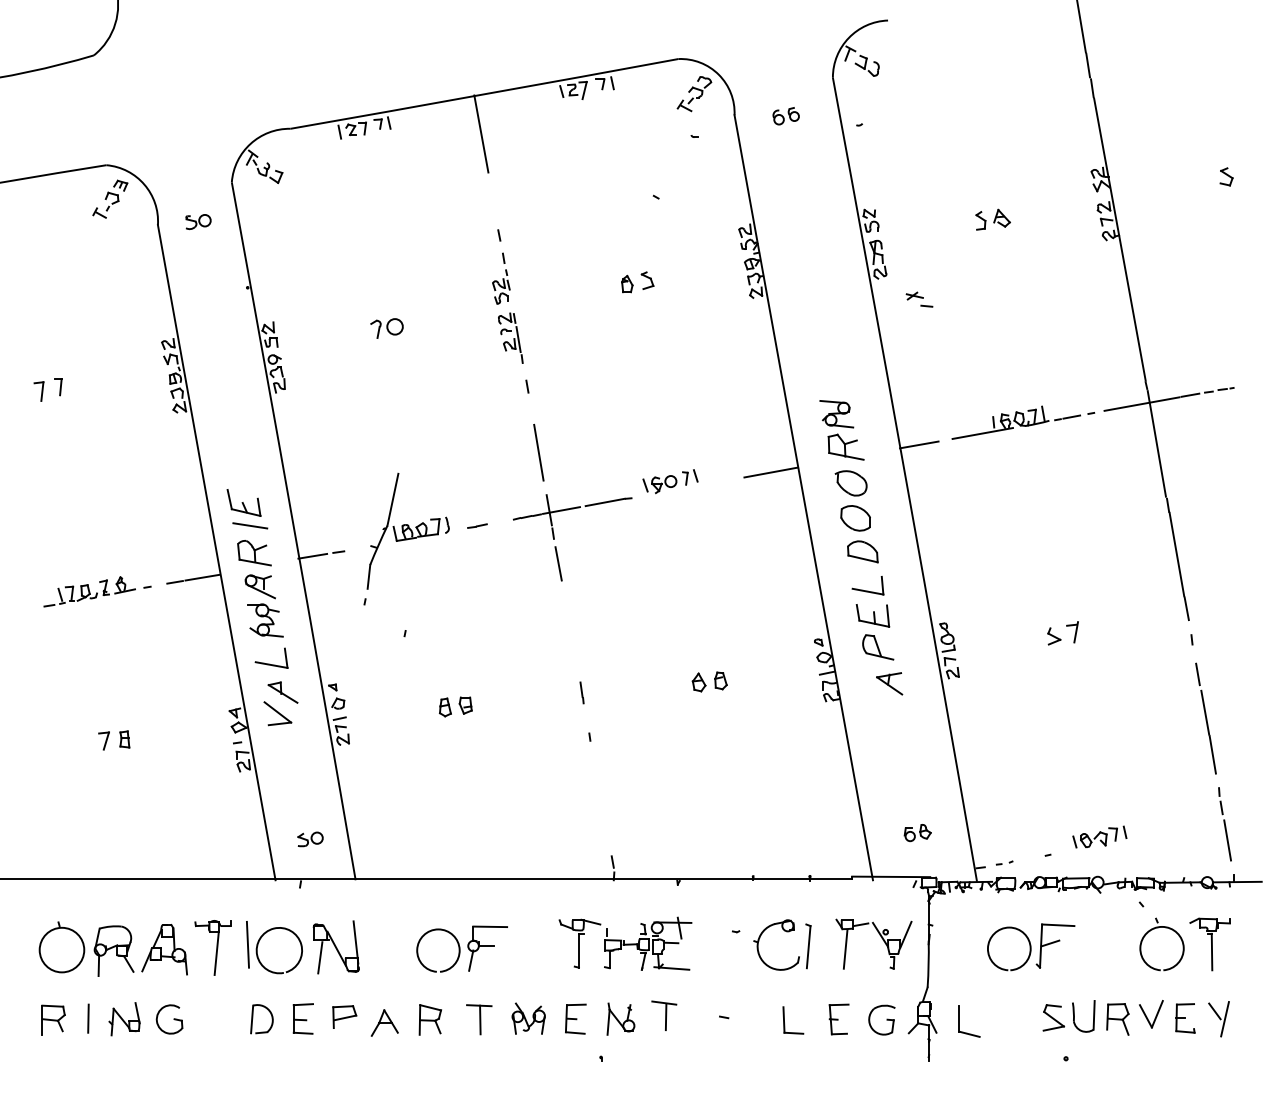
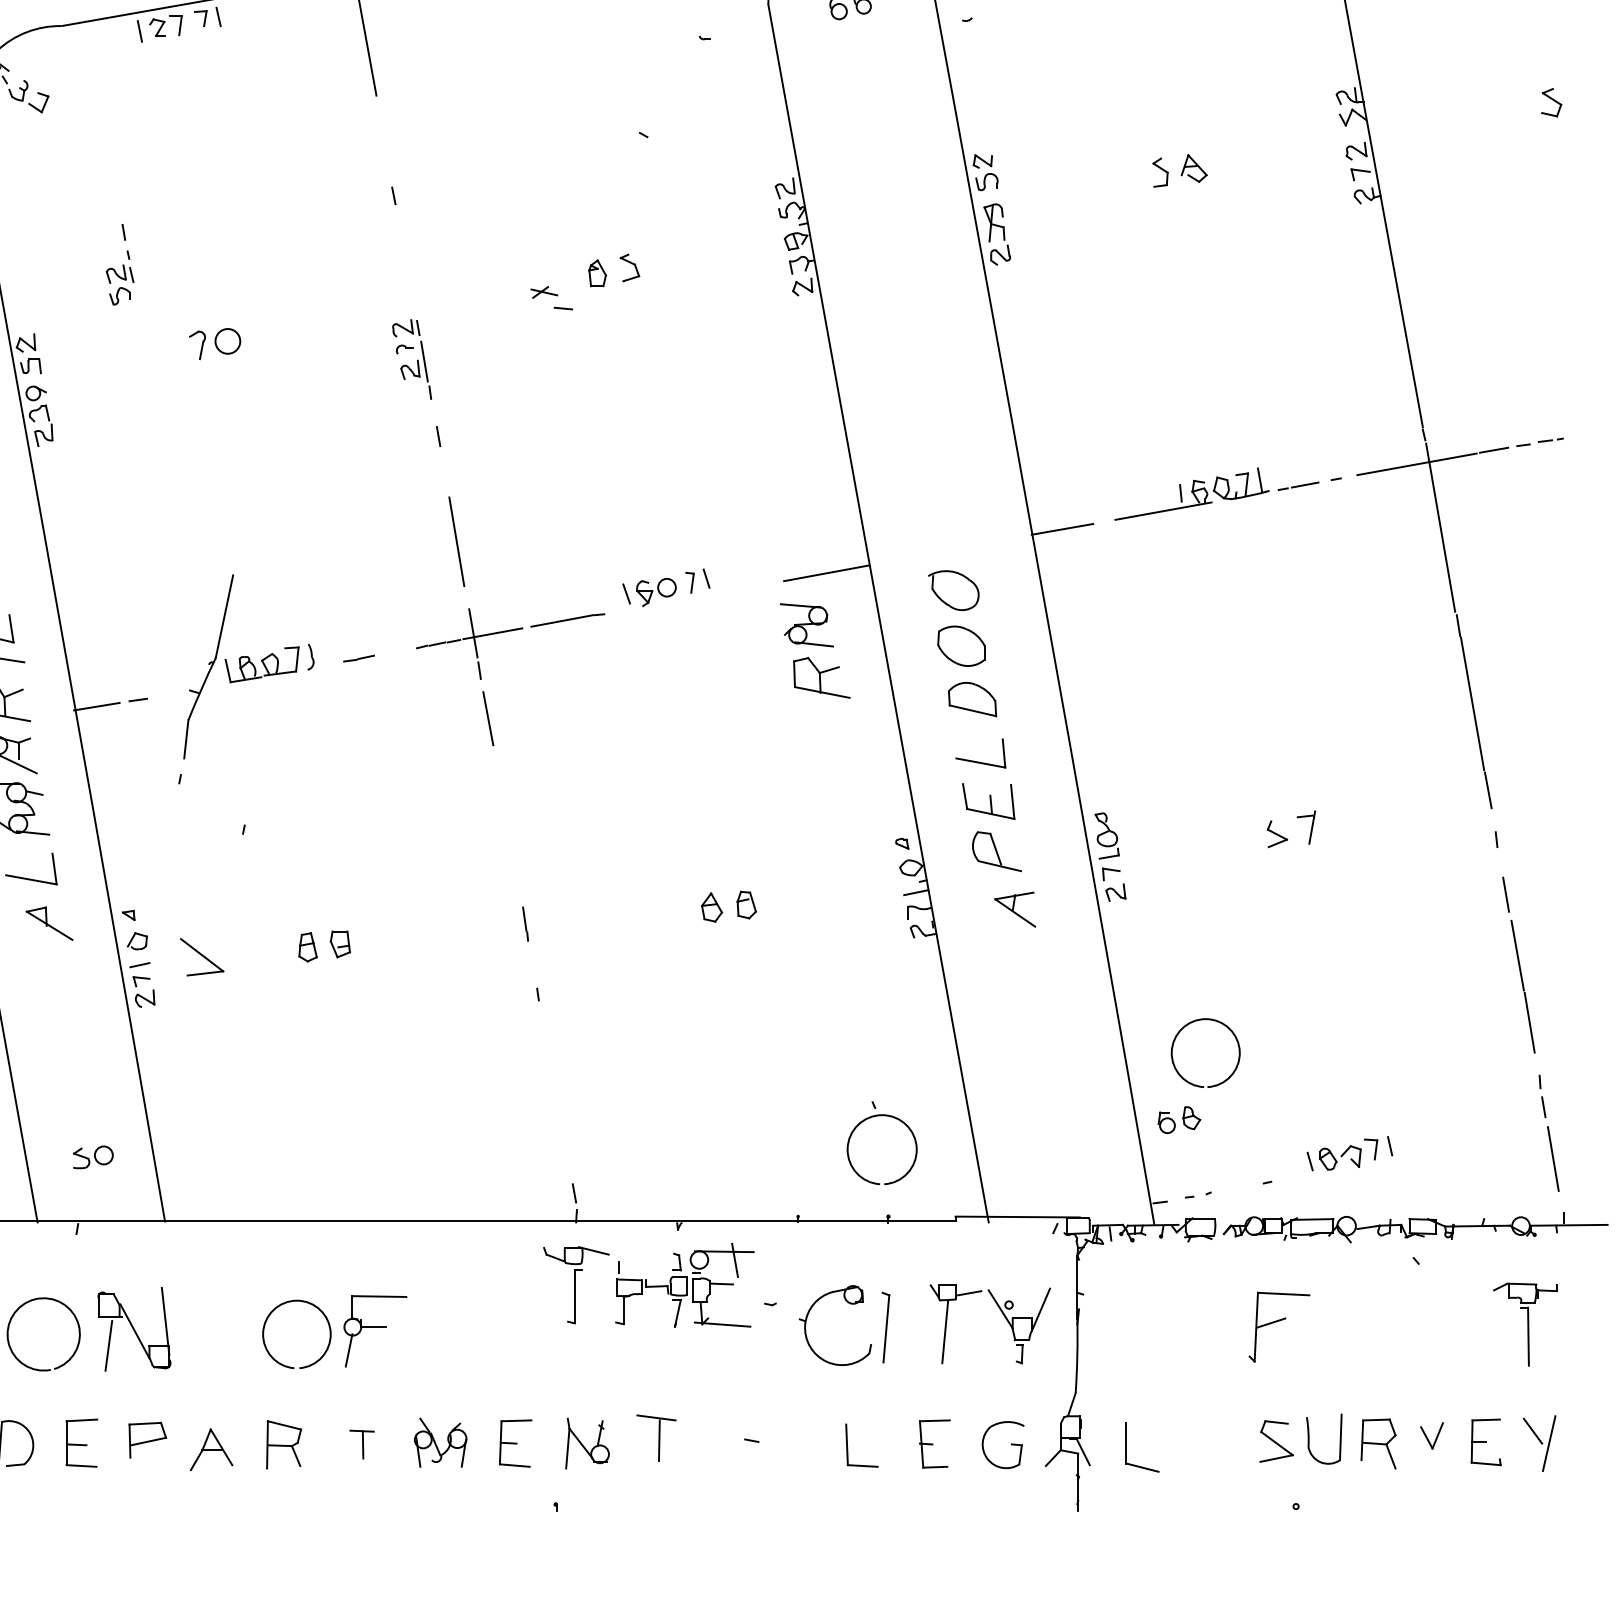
part: (501, 278) -> (120, 264), moved
part: (919, 299) -> (551, 297), moved
part: (841, 430) -> (814, 651), moved
part: (277, 713) -> (201, 956), moved
part: (917, 833) -> (1178, 1120), moved
part: (1158, 928) -> (876, 1117), moved
arc: (1004, 929) -> (1198, 1022), moved
part: (625, 943) -> (648, 1284), moved
part: (1151, 1014) -> (1432, 1436), size x0.6
part: (479, 1019) -> (362, 1444), size x0.6

